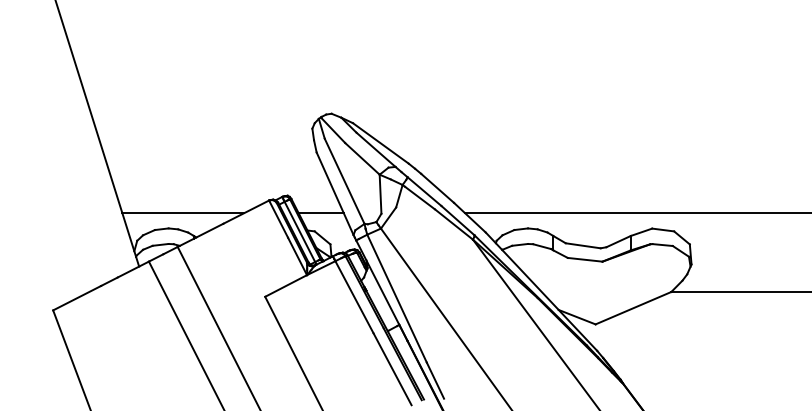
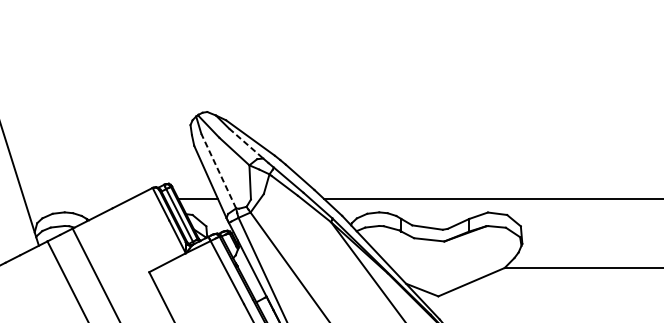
line: (376, 149) -> (246, 143), solid -> dashed
line: (344, 180) -> (218, 170), solid -> dashed
line: (182, 213) -> (76, 199), removed

